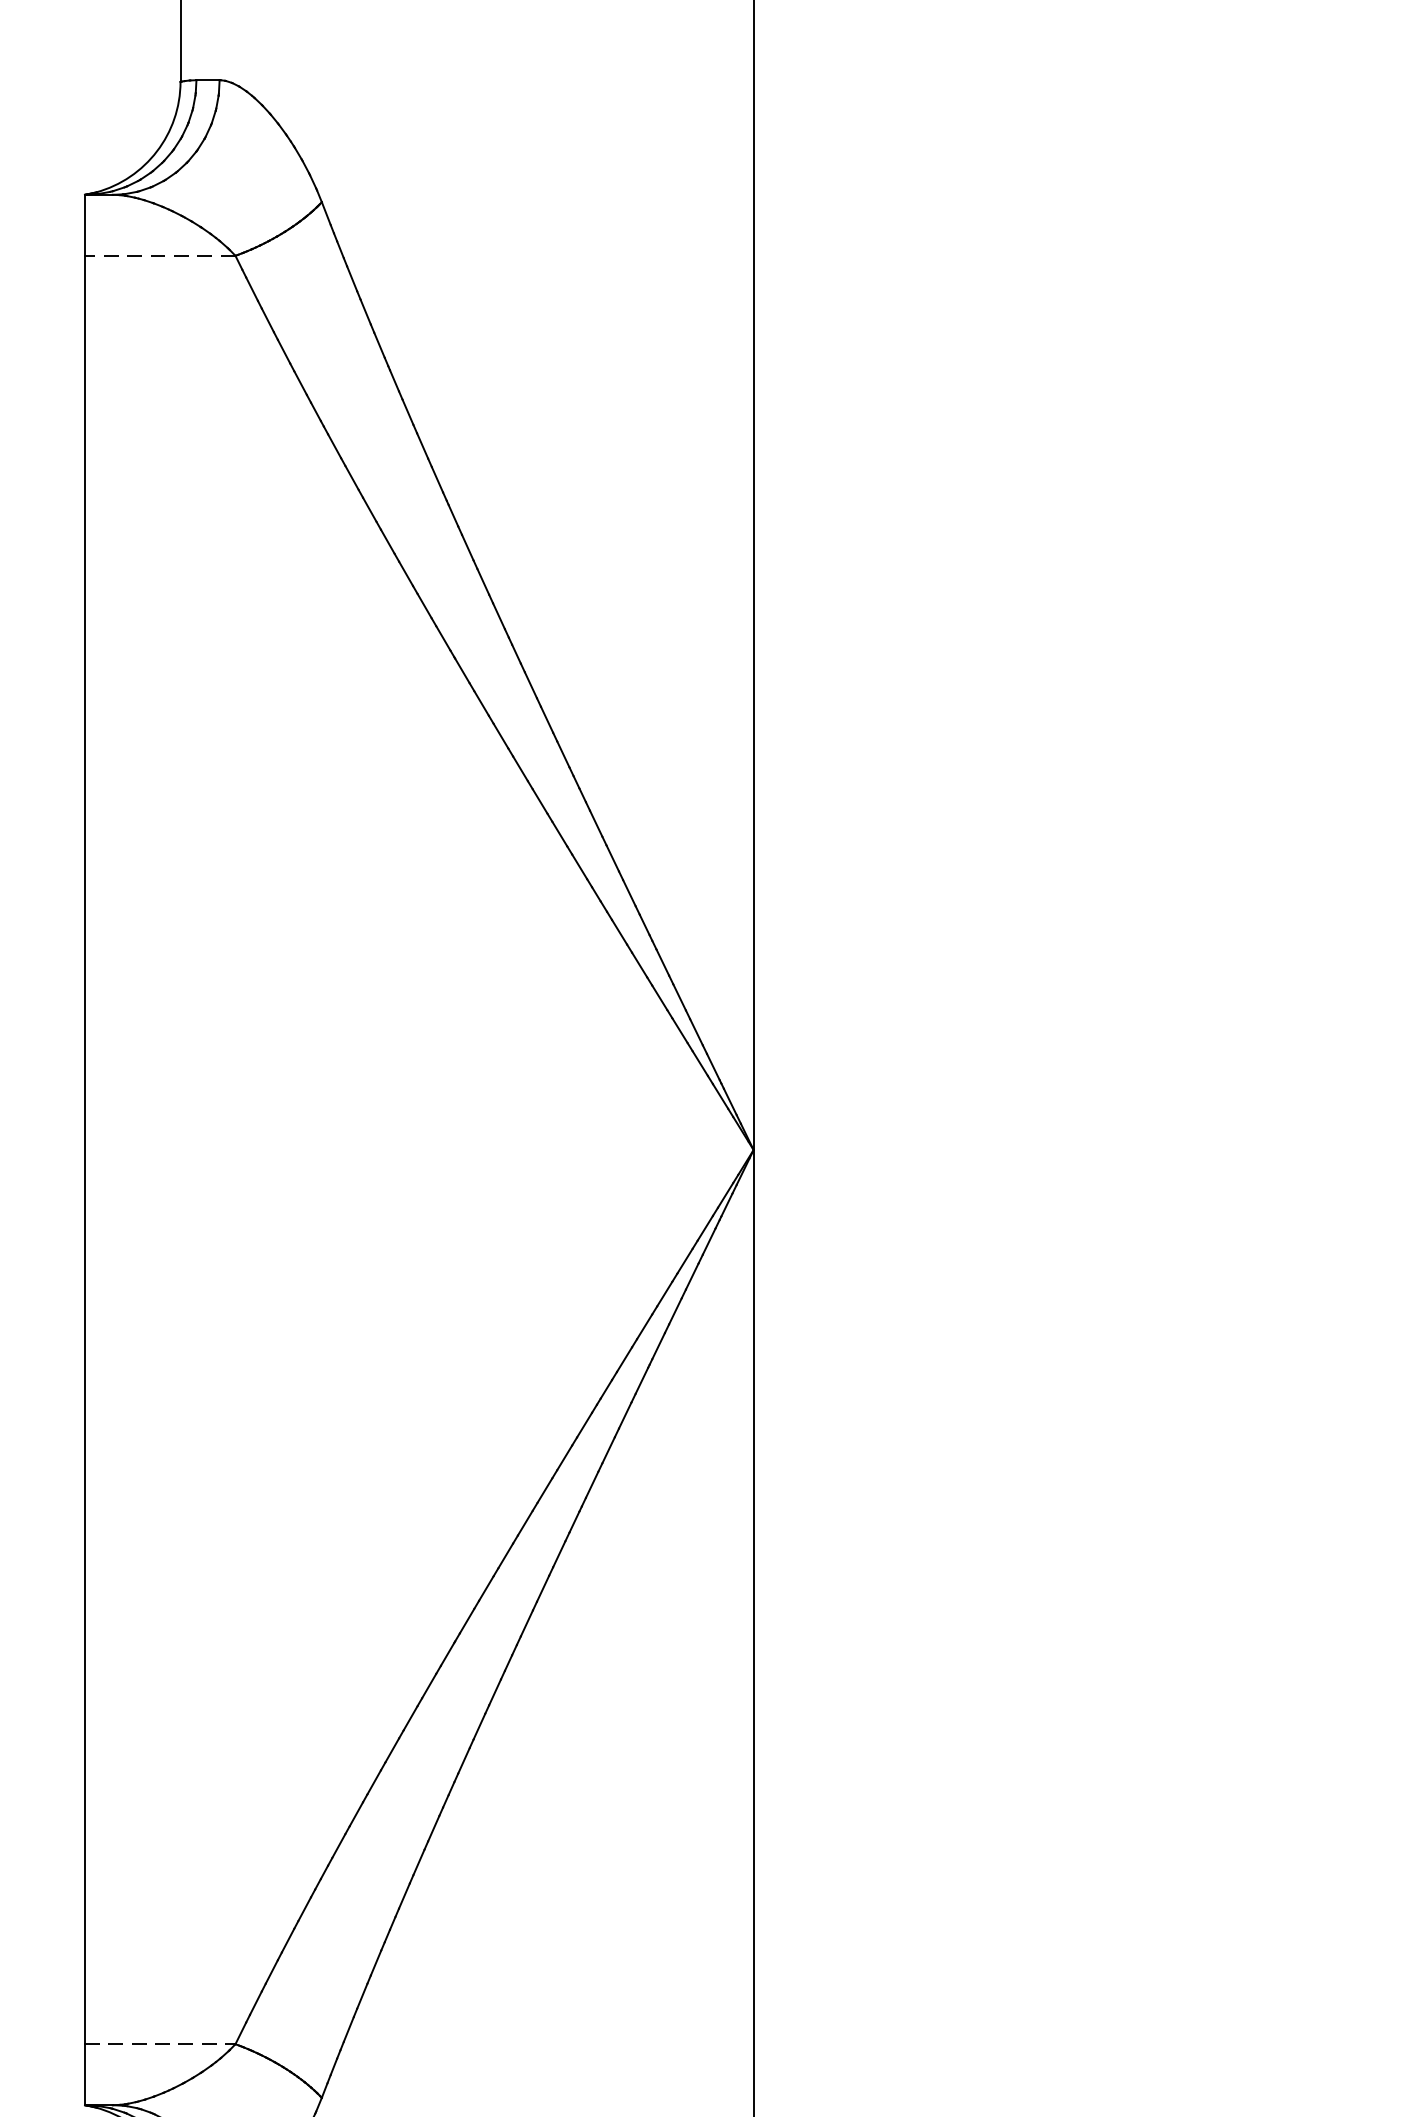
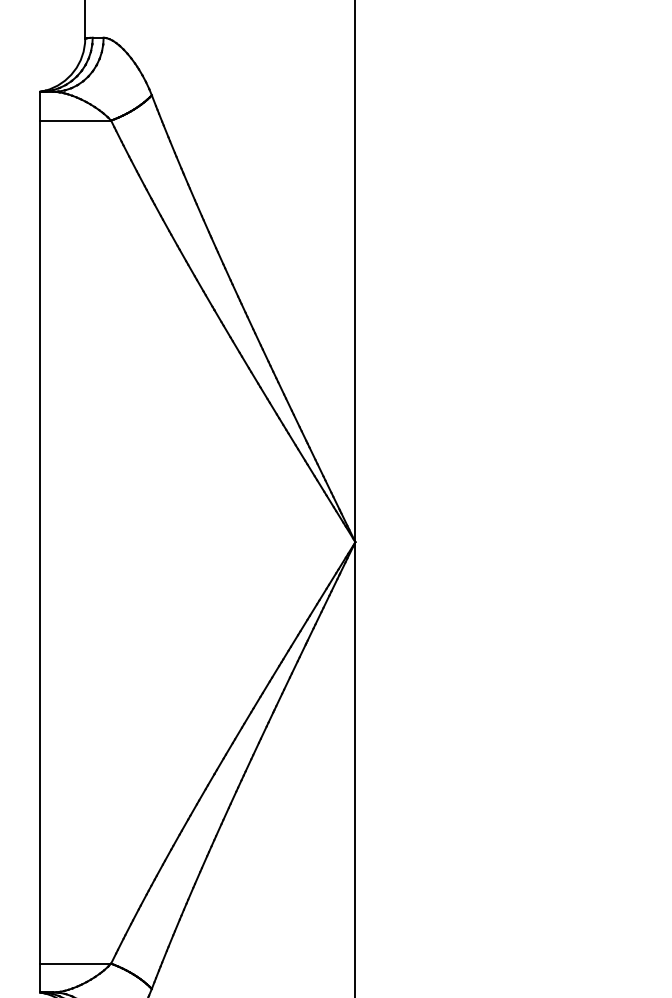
line: (159, 255) -> (75, 120), dashed -> solid
line: (162, 2043) -> (76, 963), dashed -> solid

